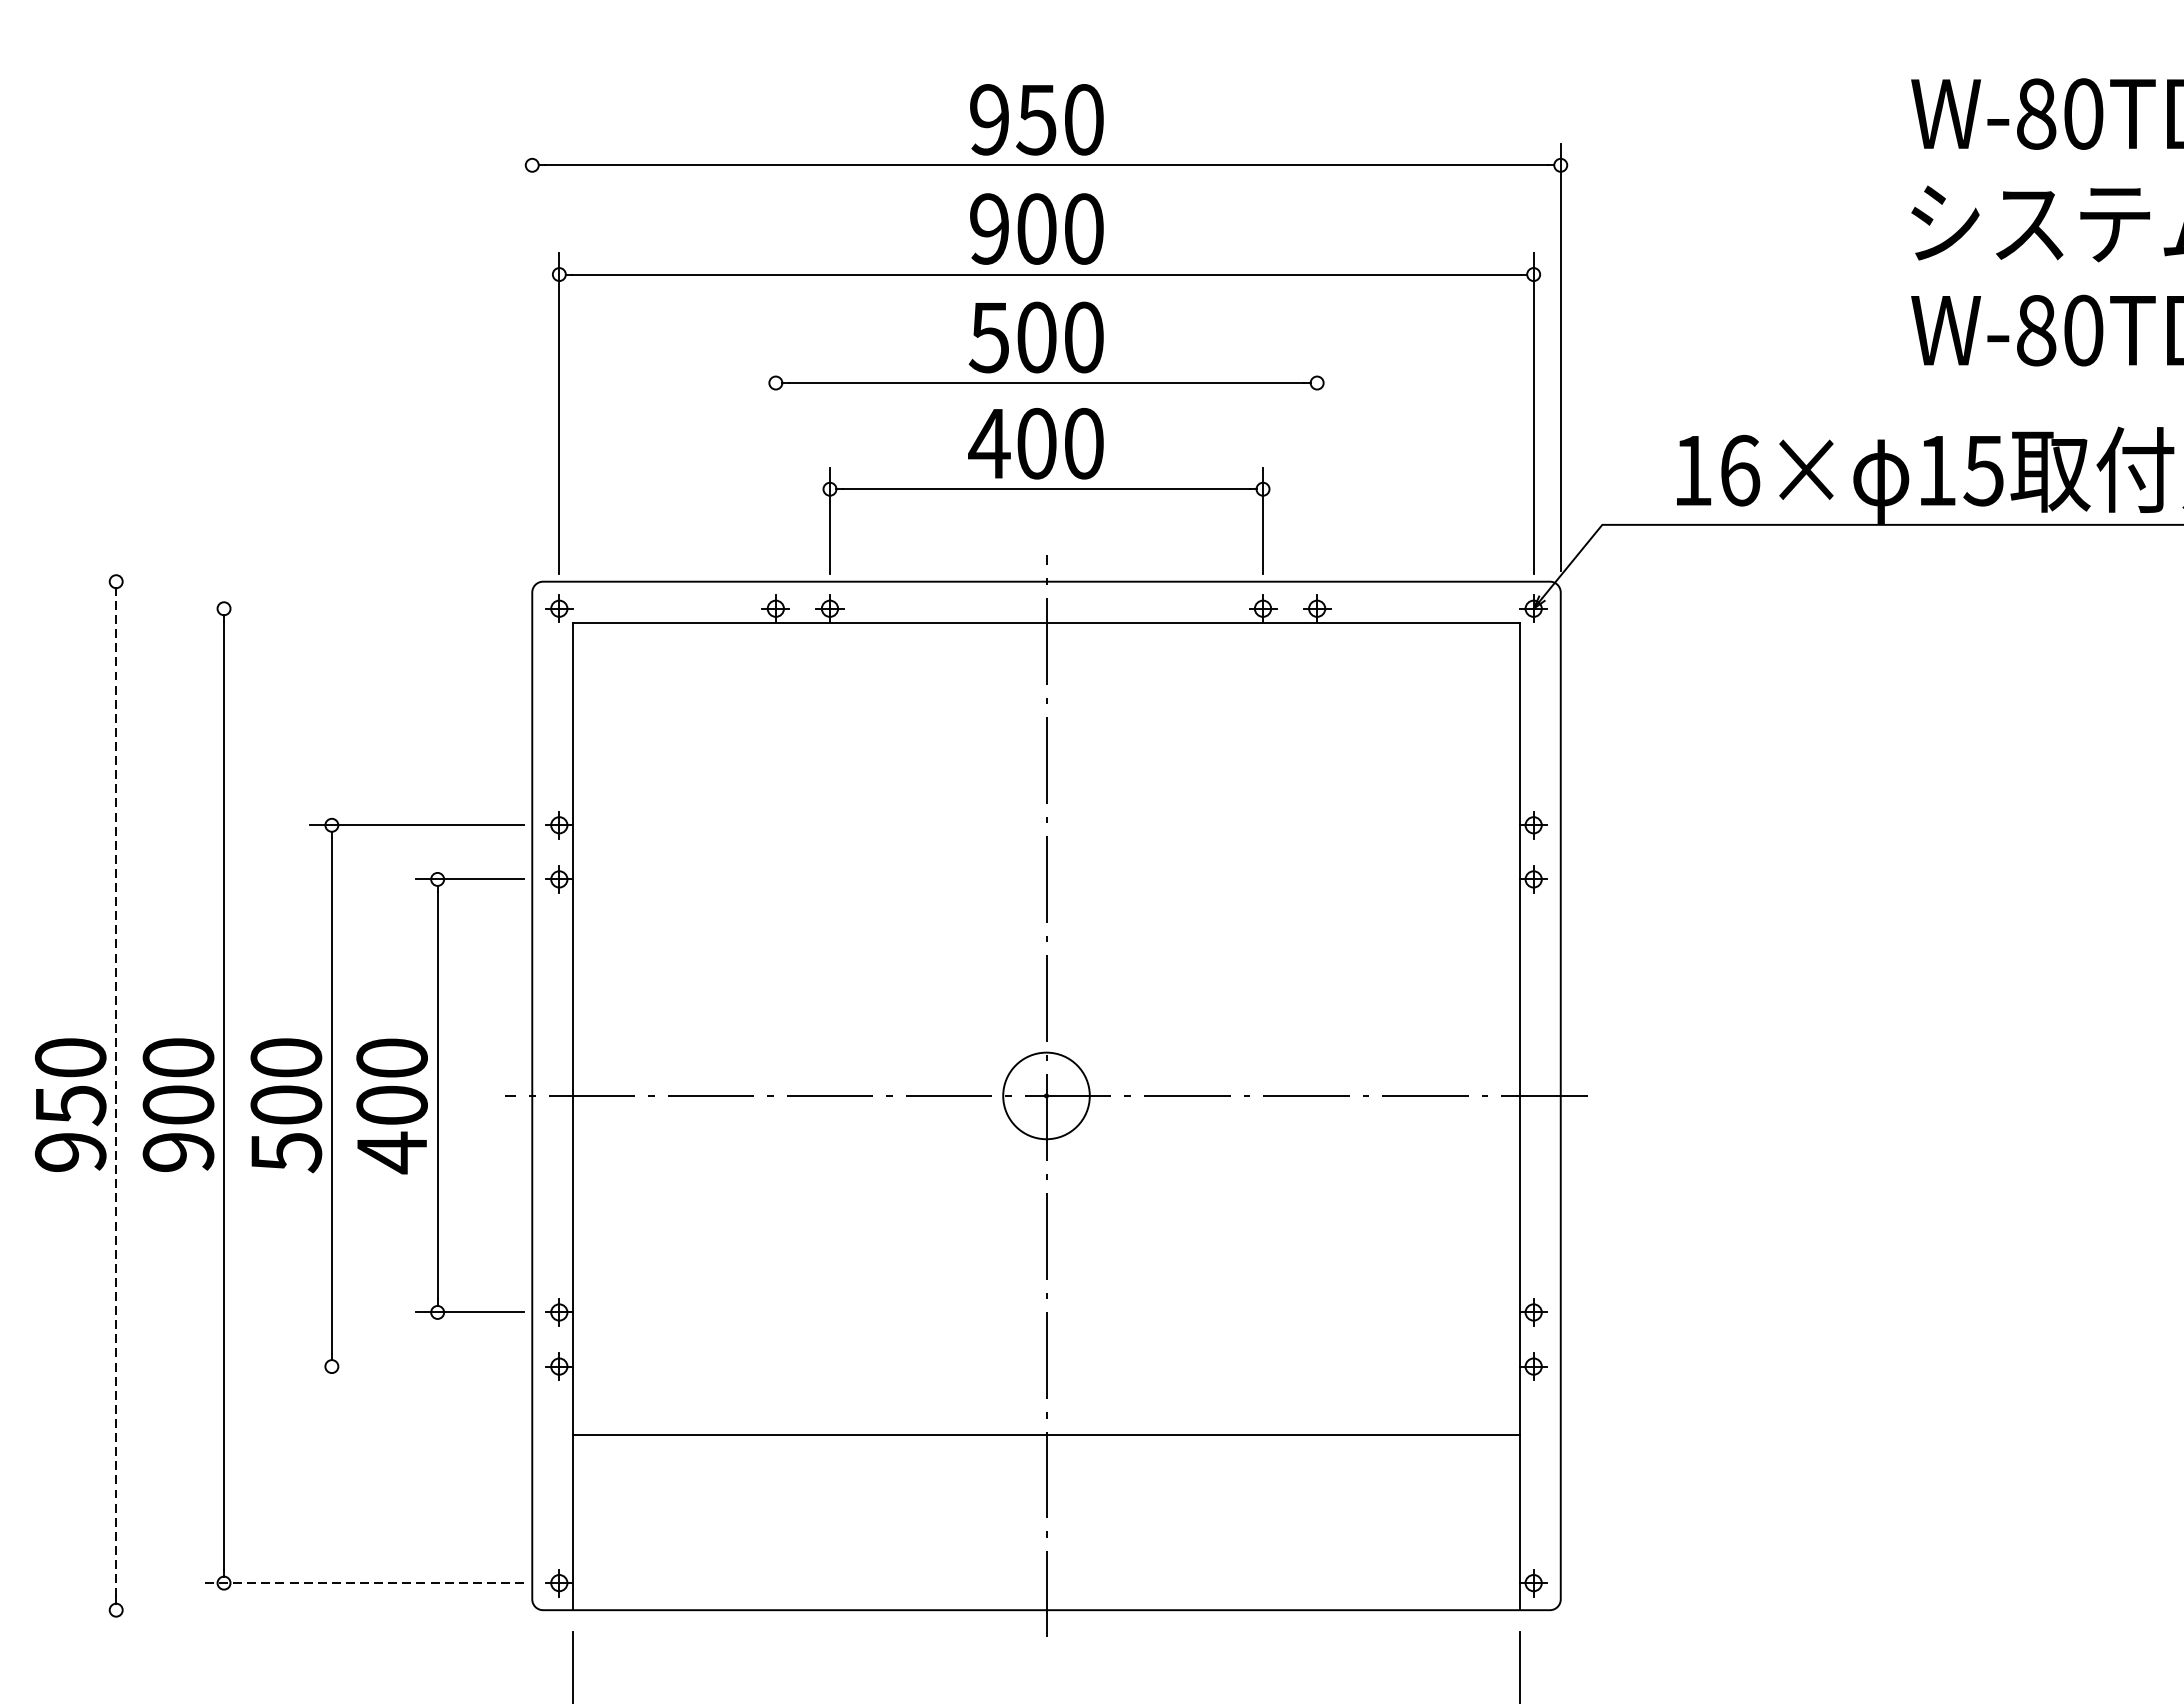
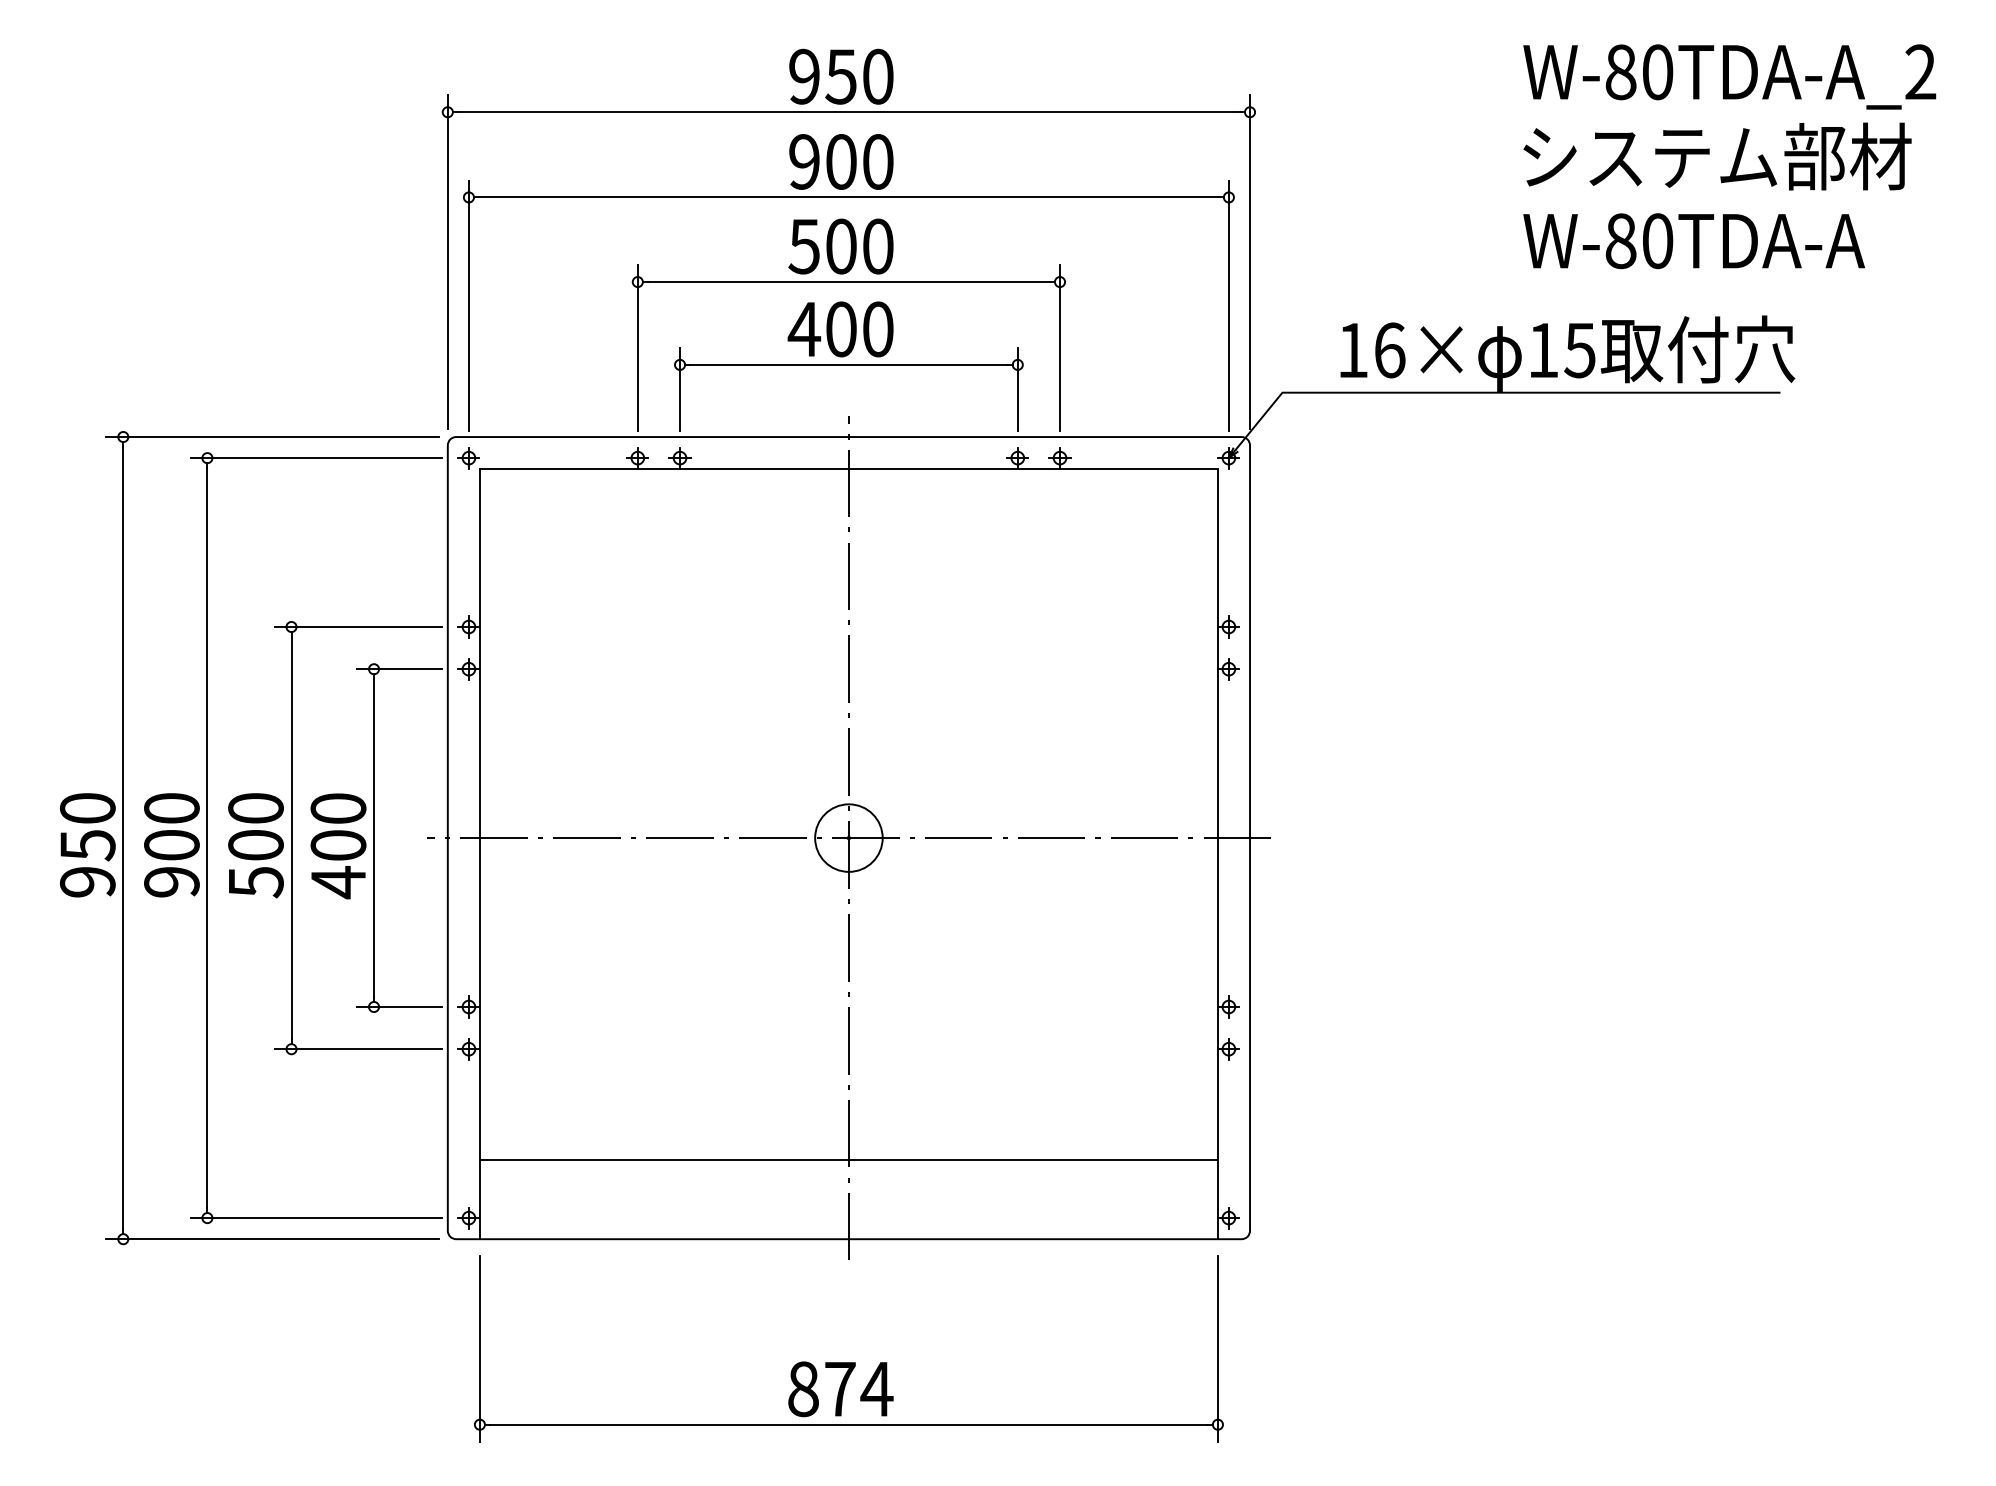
line: (531, 356) -> (447, 261), added
line: (775, 466) -> (637, 347), added
line: (1317, 466) -> (1060, 347), added
line: (307, 582) -> (272, 437), added
line: (362, 609) -> (315, 458), added
line: (116, 1096) -> (123, 838), dashed -> solid
line: (416, 1366) -> (357, 1049), added
line: (1045, 1434) -> (848, 1159), moved
line: (362, 1583) -> (315, 1218), dashed -> solid
line: (307, 1610) -> (272, 1239), added

